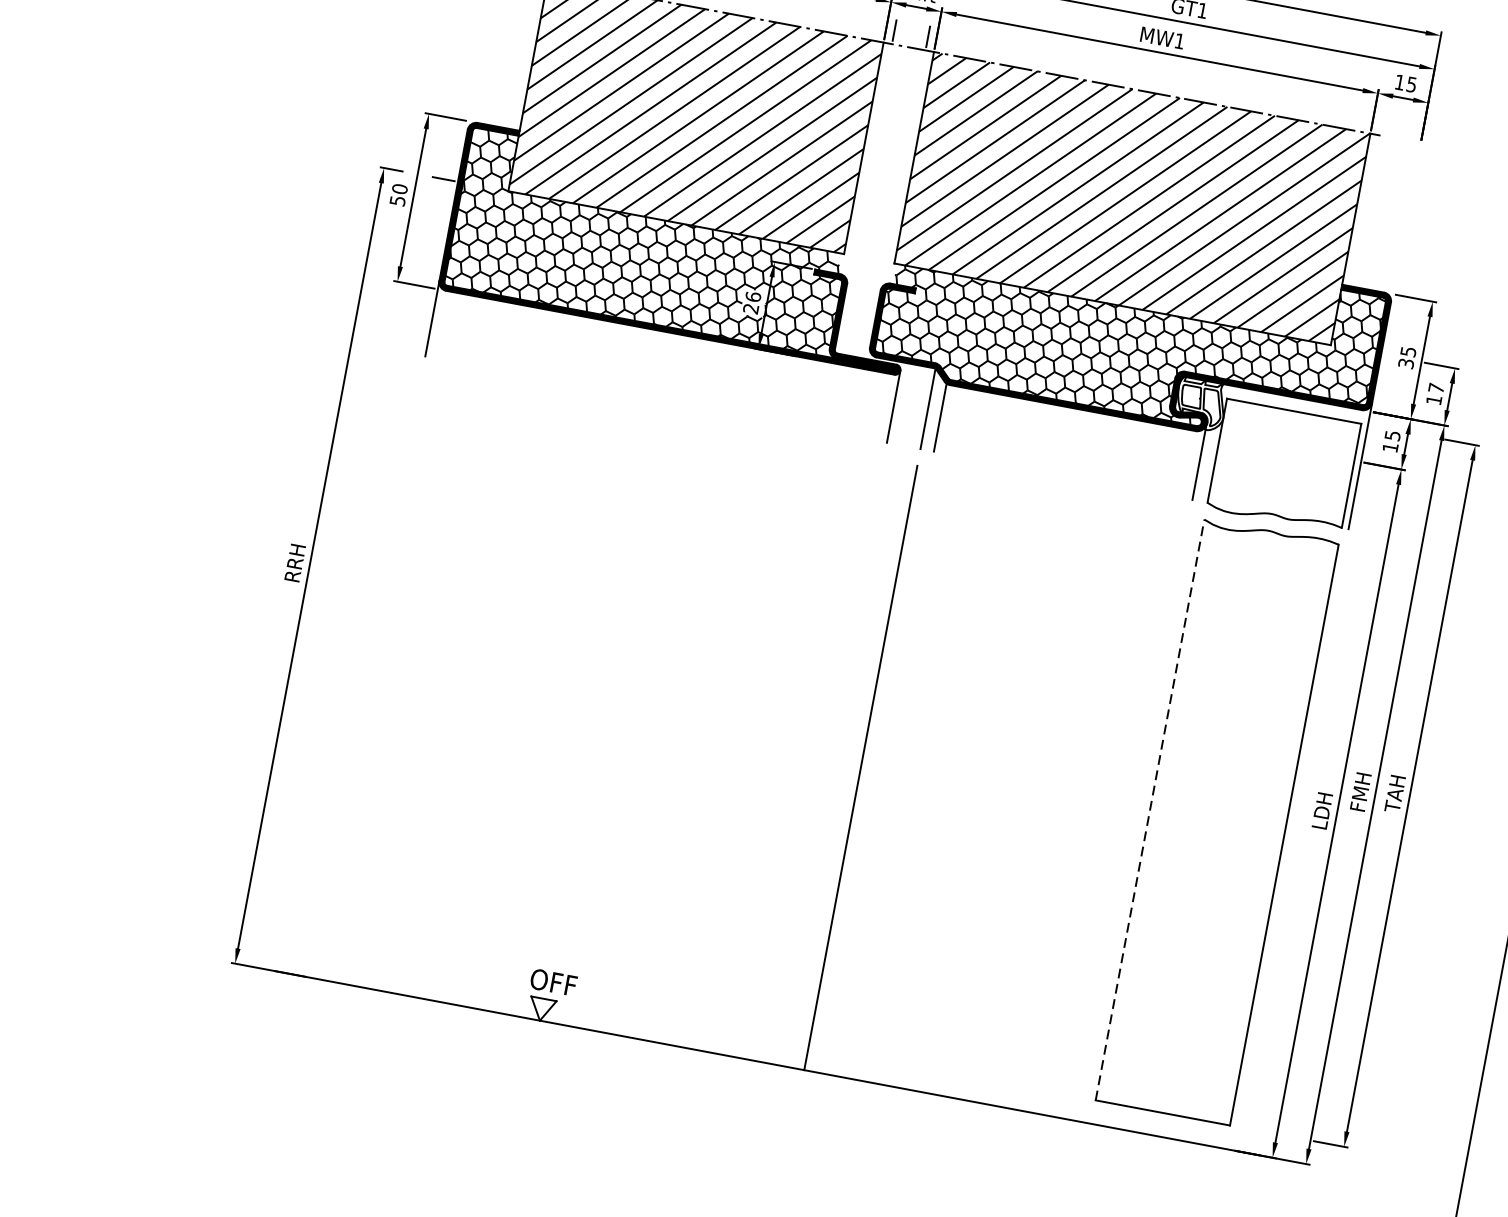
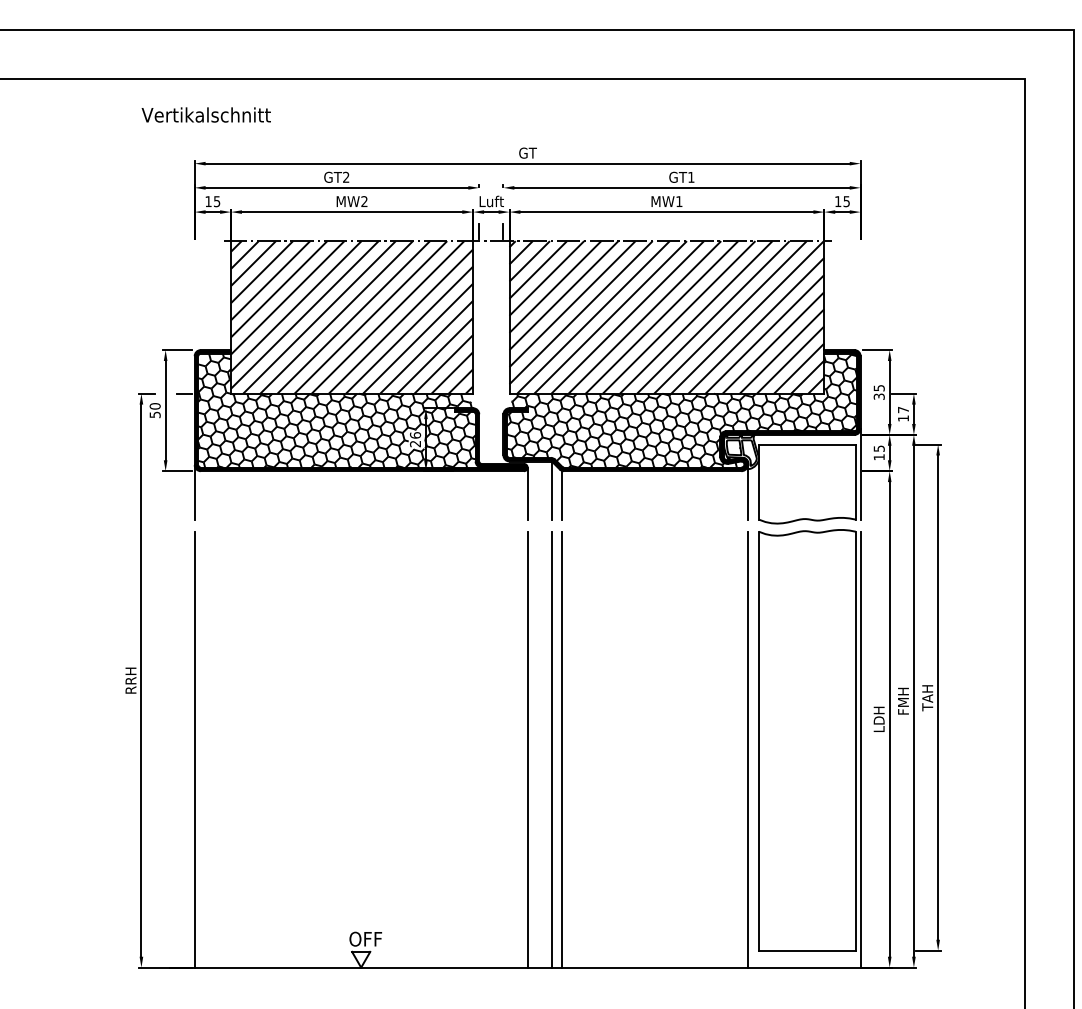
line: (365, 675) -> (194, 749), added
line: (827, 761) -> (527, 749), added
line: (874, 770) -> (561, 749), added
line: (1149, 808) -> (758, 740), dashed -> solid
line: (1133, 818) -> (748, 749), added
line: (1288, 847) -> (860, 749), added

